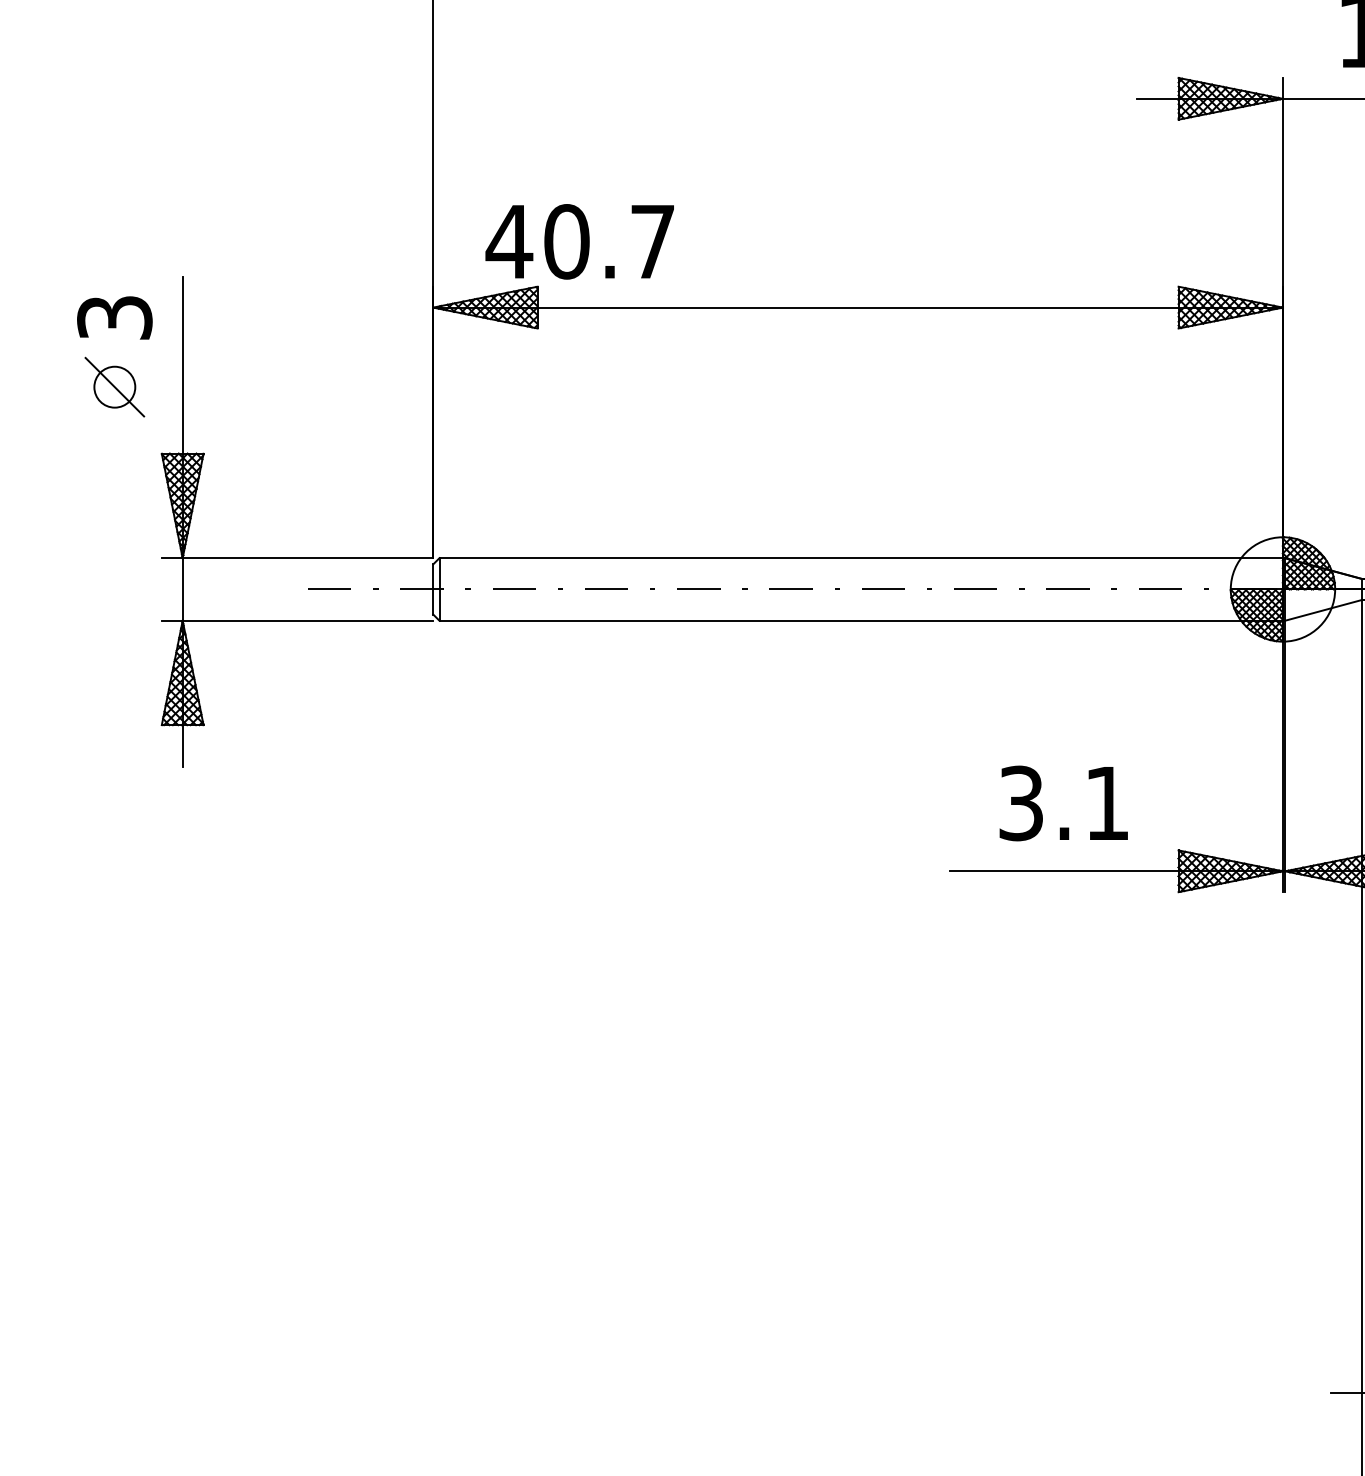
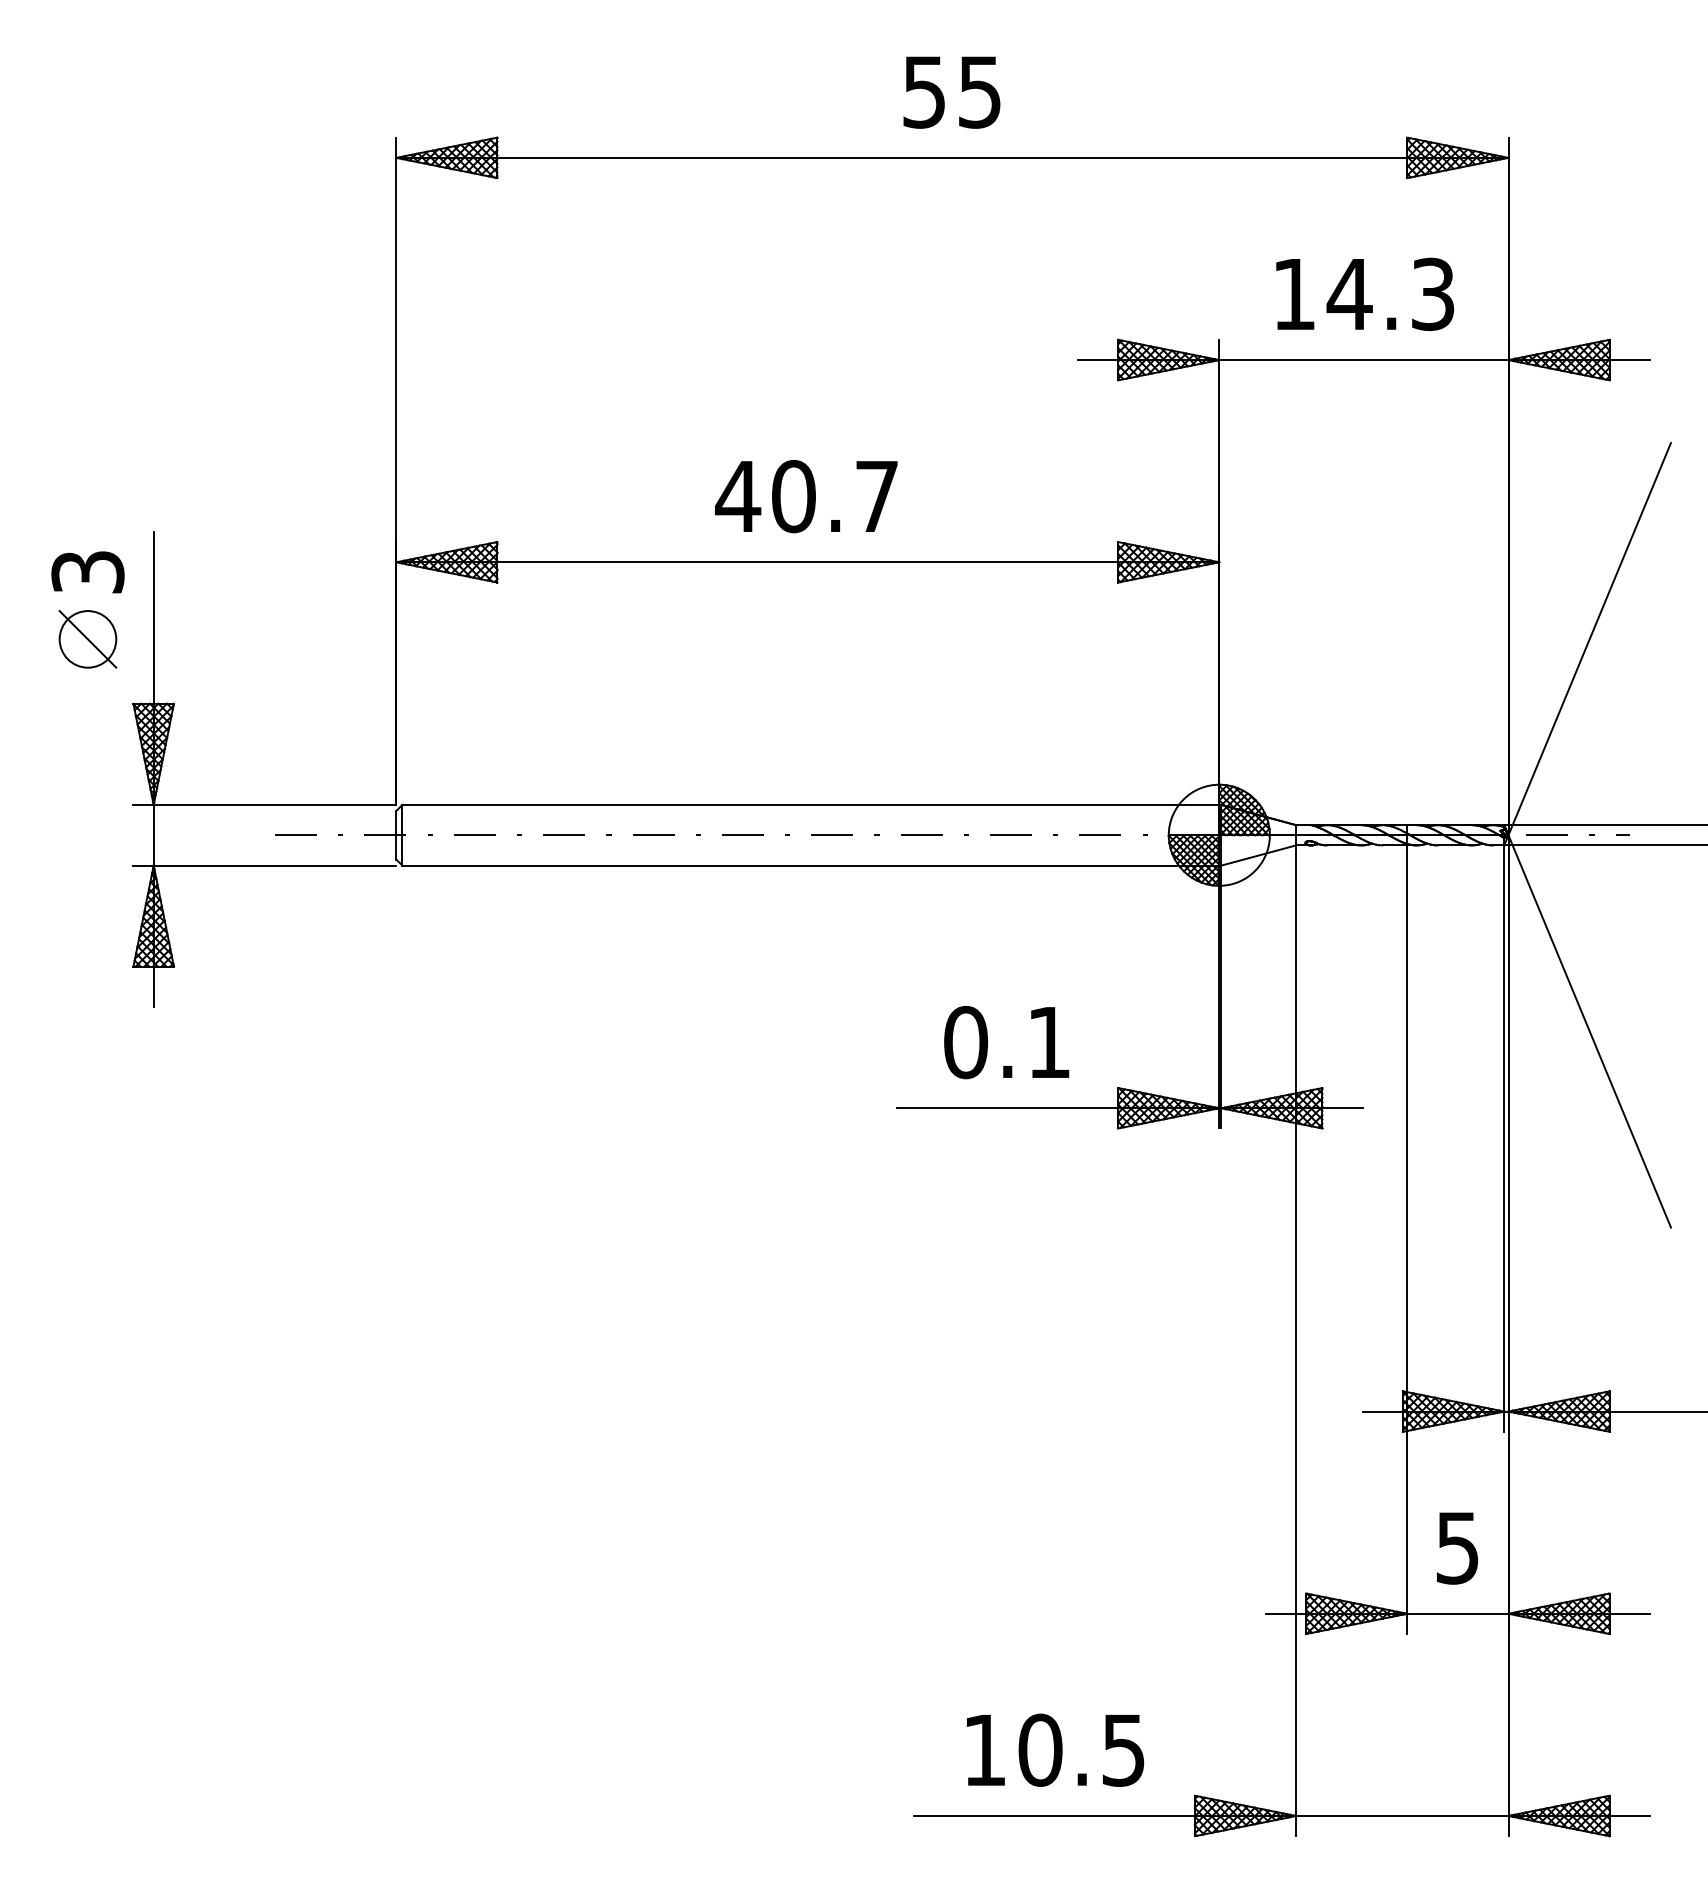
text: (580, 241) -> (806, 496), moved
circle: (114, 387) -> (87, 639), size x1.43
text: (1021, 803) -> (966, 1042), 3.1 -> 0.1

